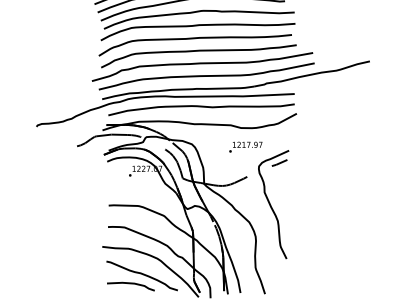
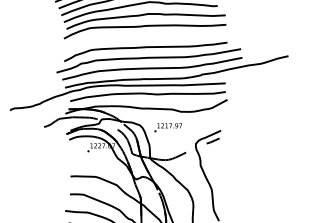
curve: (194, 39) -> (142, 37), removed
text: (245, 146) -> (167, 127), moved

